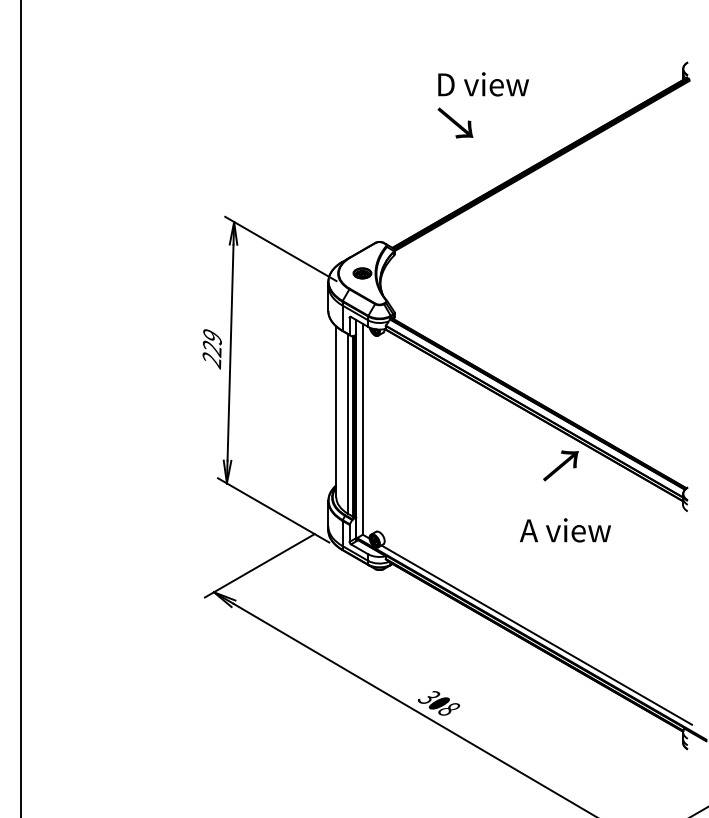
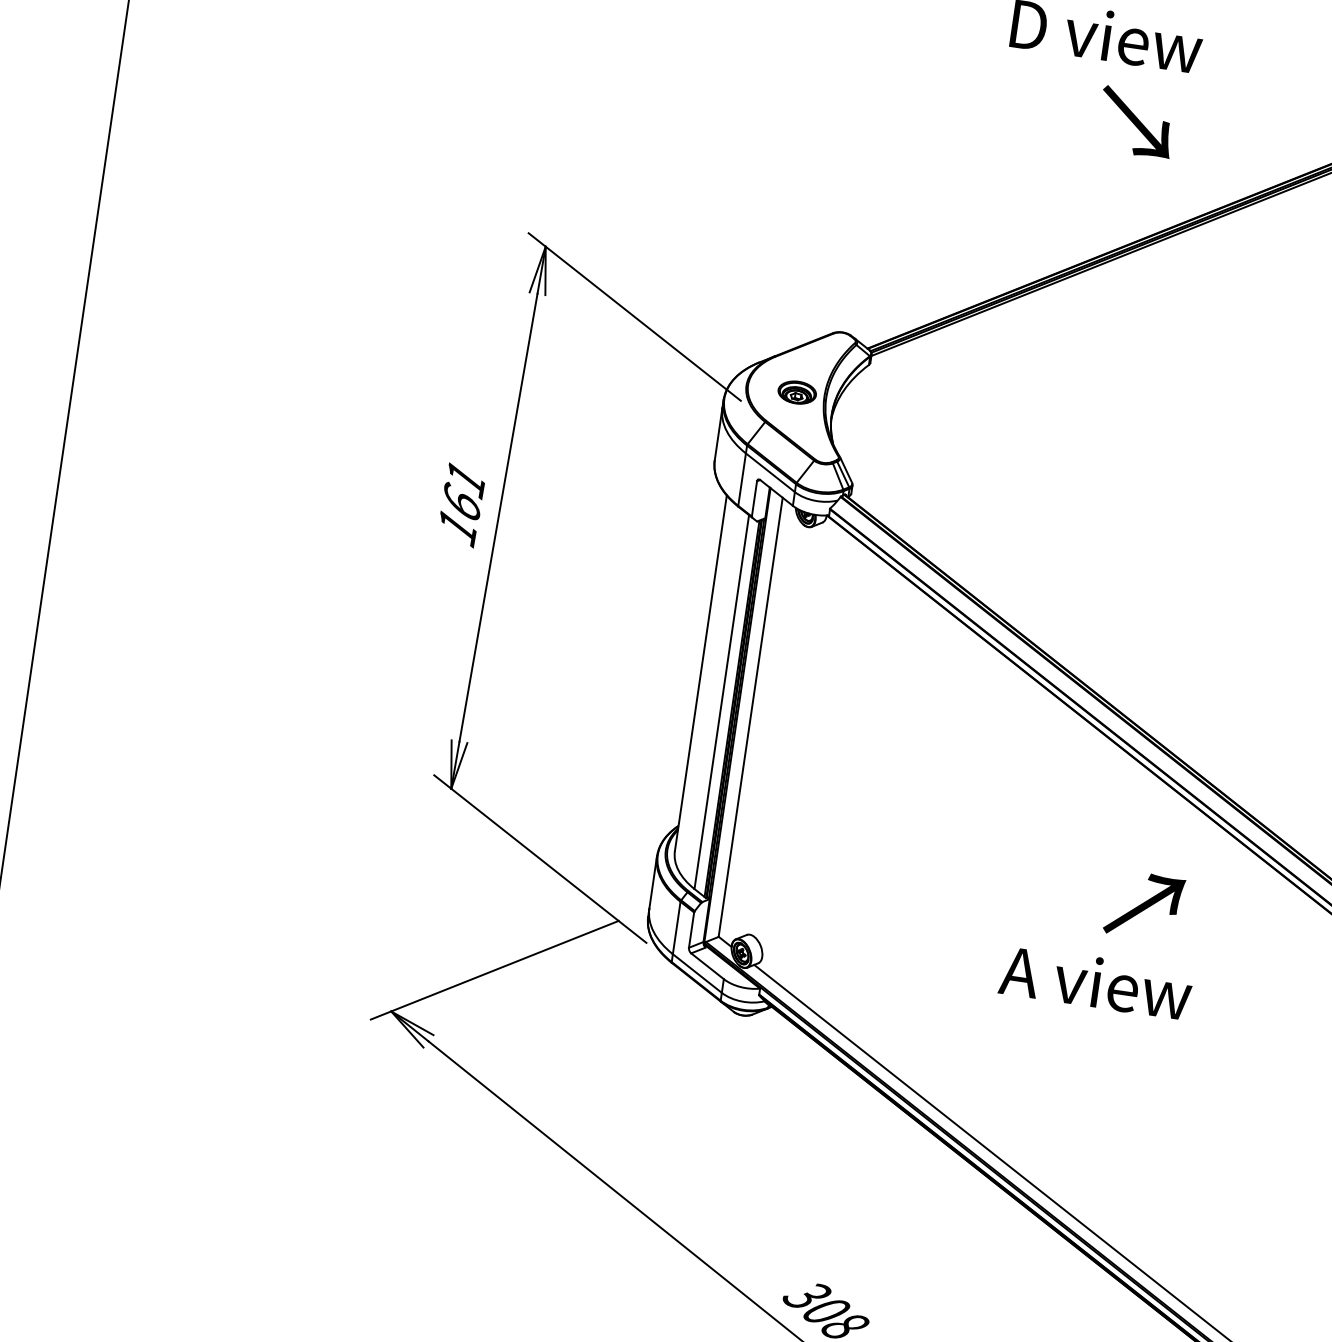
text: (455, 122) -> (1136, 121), moved
text: (211, 349) -> (459, 505), 229 -> 161
text: (560, 465) -> (1143, 904), moved
text: (565, 530) -> (1096, 982), moved

